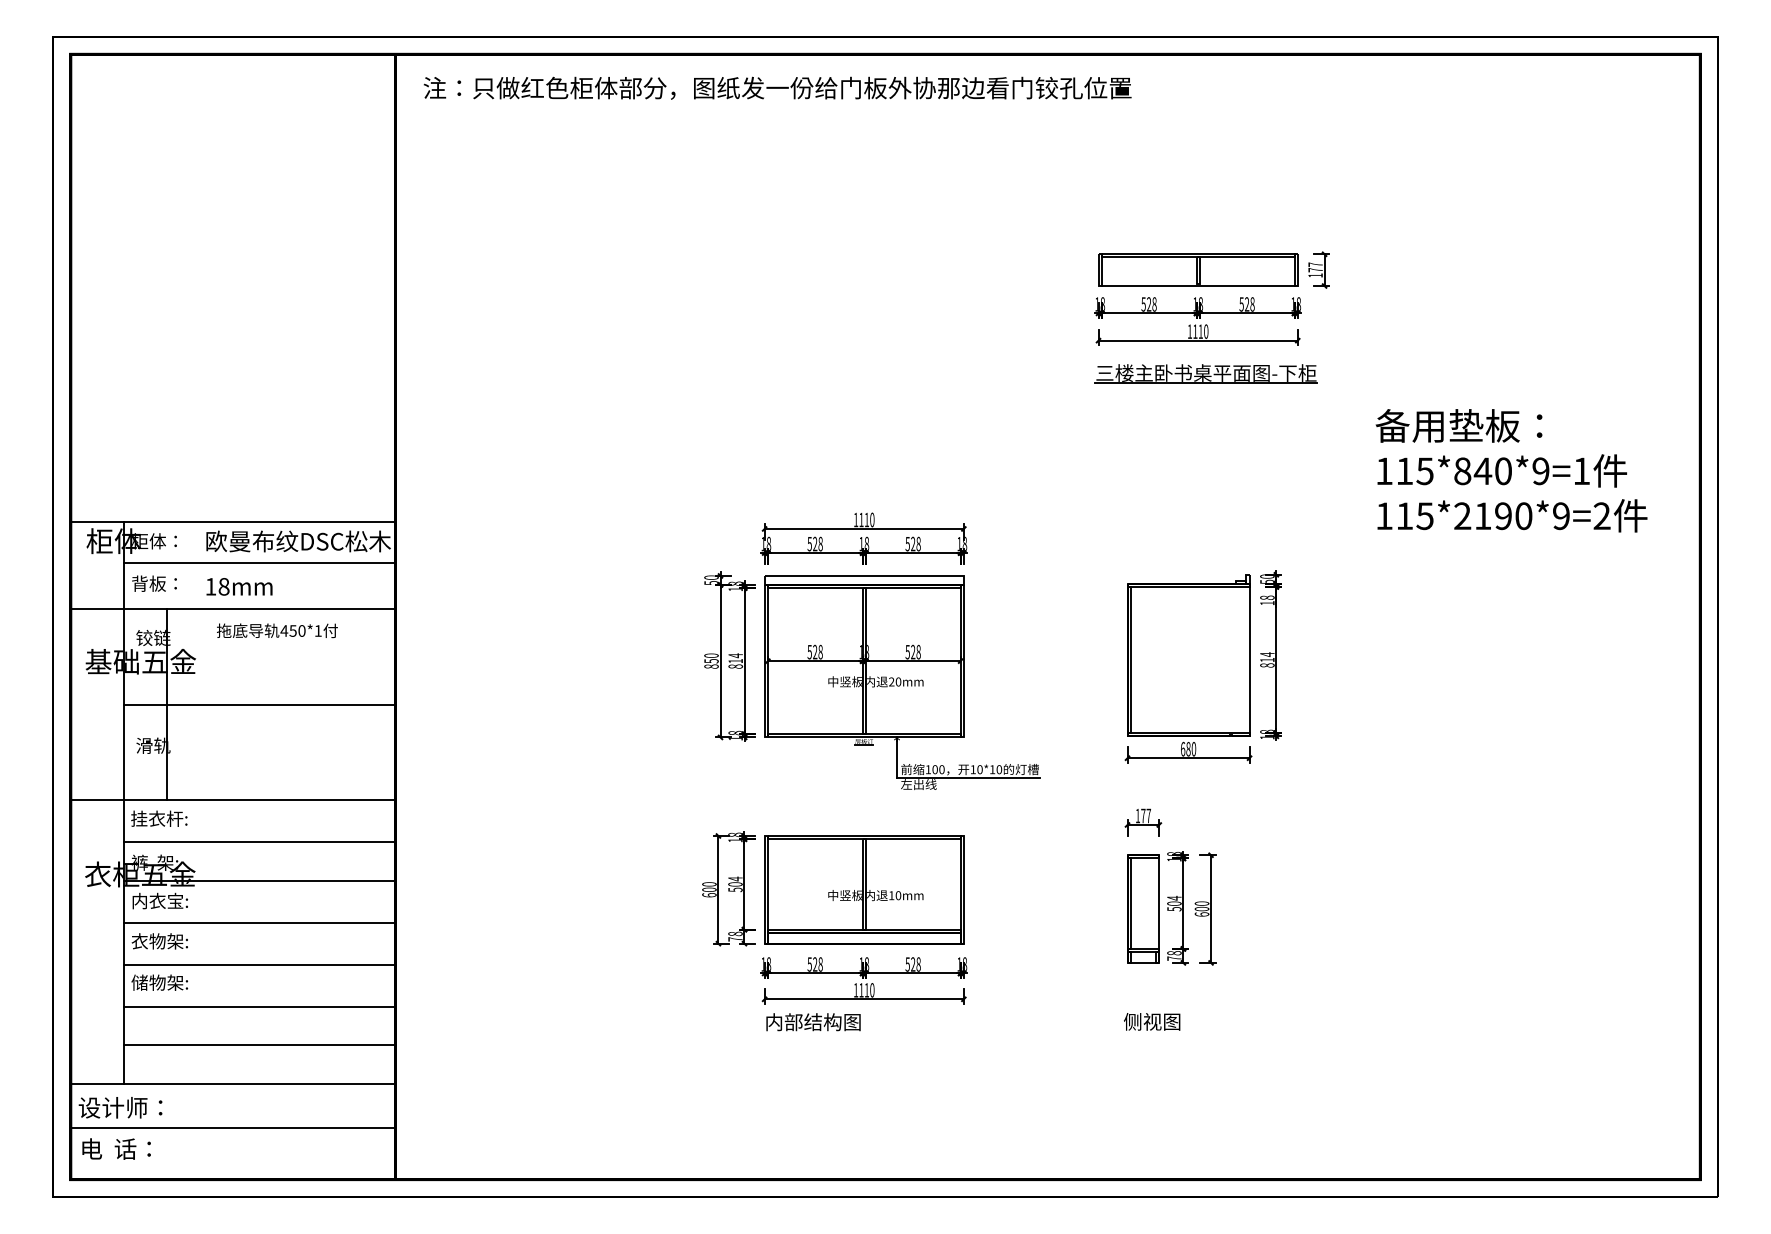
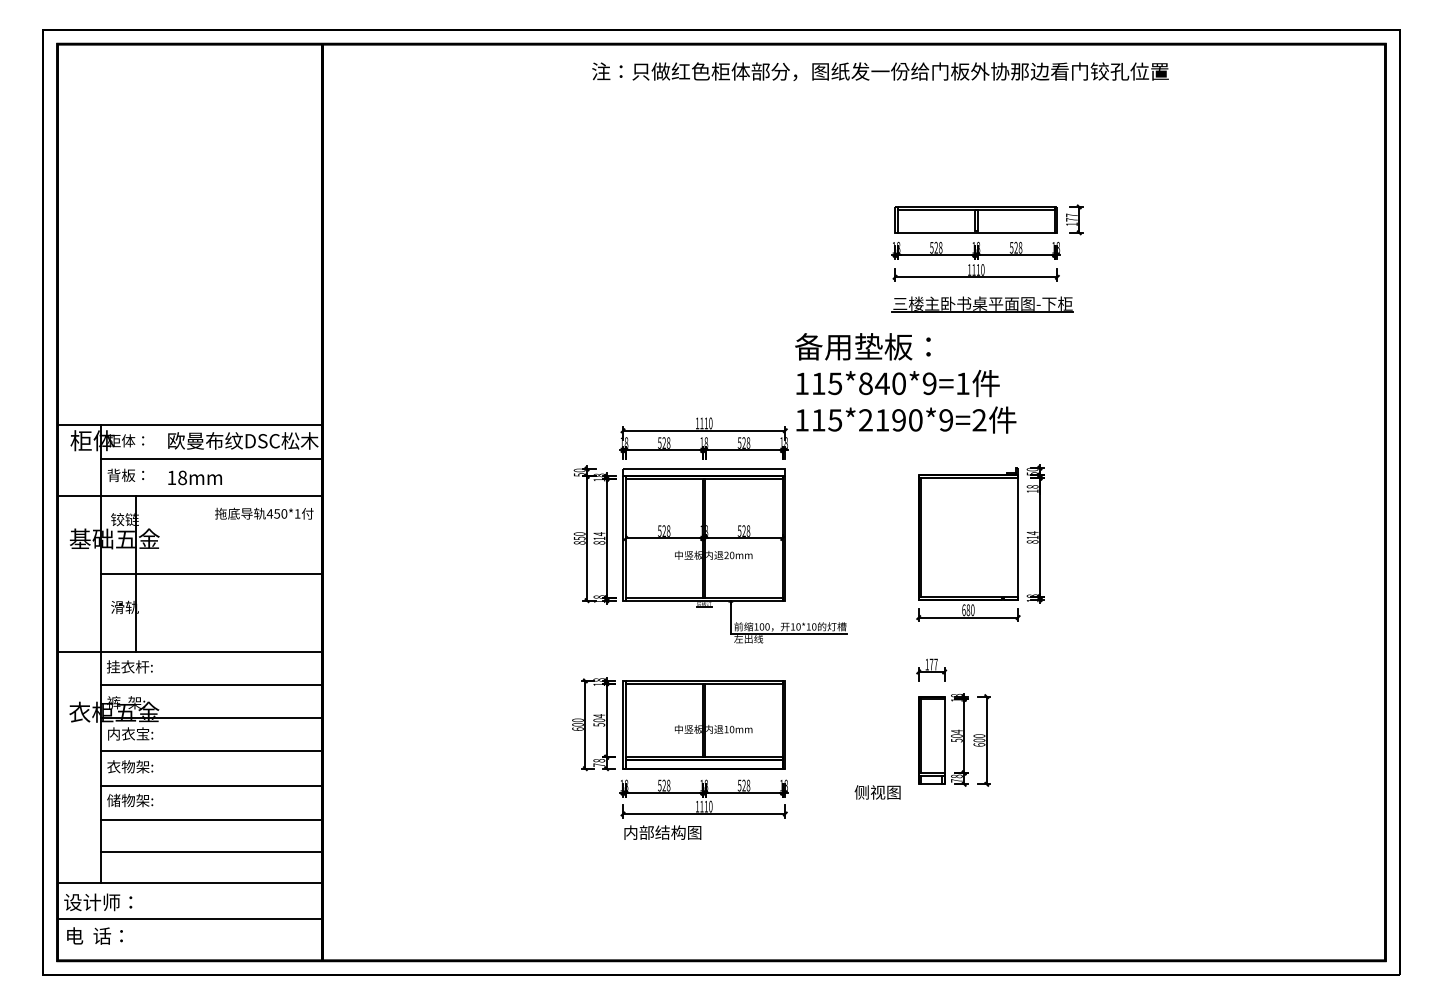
text: (777, 87) -> (880, 71), moved
text: (1511, 470) -> (905, 383), moved
text: (277, 630) -> (264, 513), moved
text: (1152, 1021) -> (877, 792), moved

